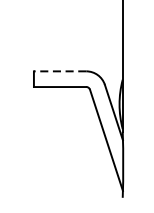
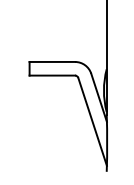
line: (60, 70) -> (52, 61), dashed -> solid

